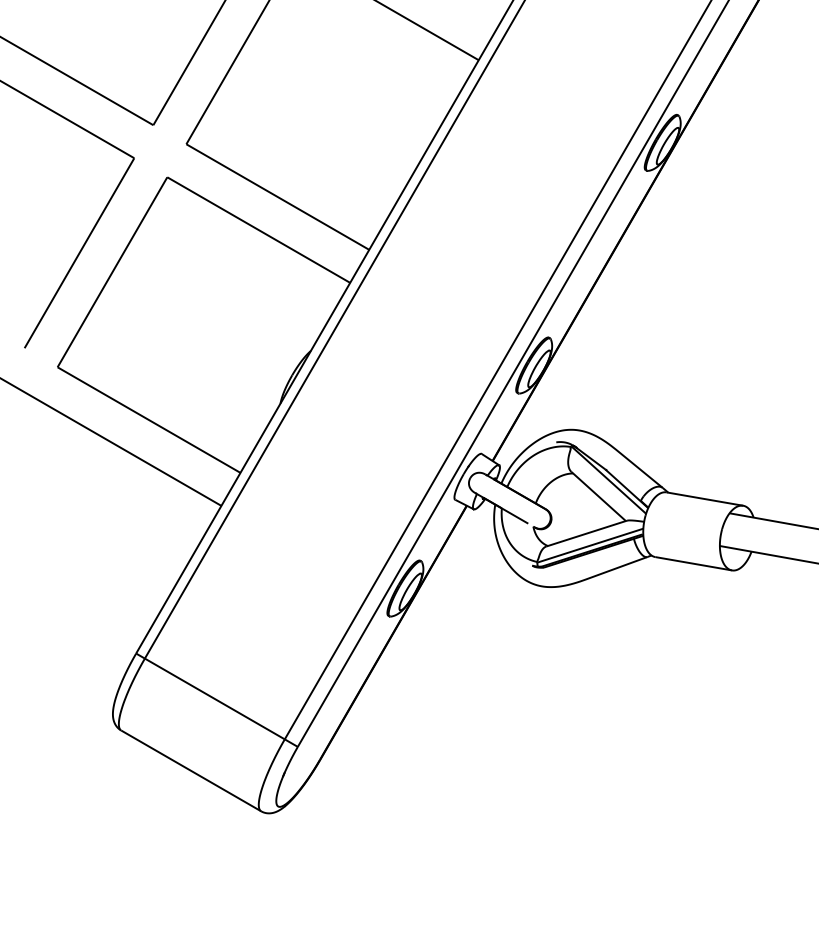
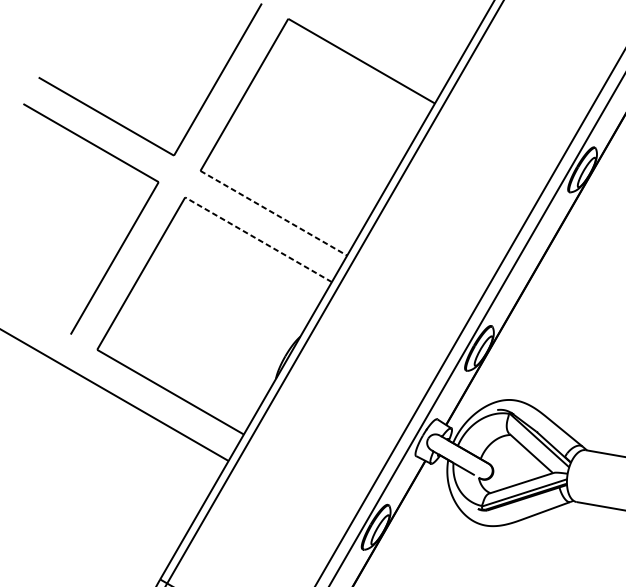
line: (277, 197) -> (273, 213), solid -> dashed
line: (258, 230) -> (258, 240), solid -> dashed

